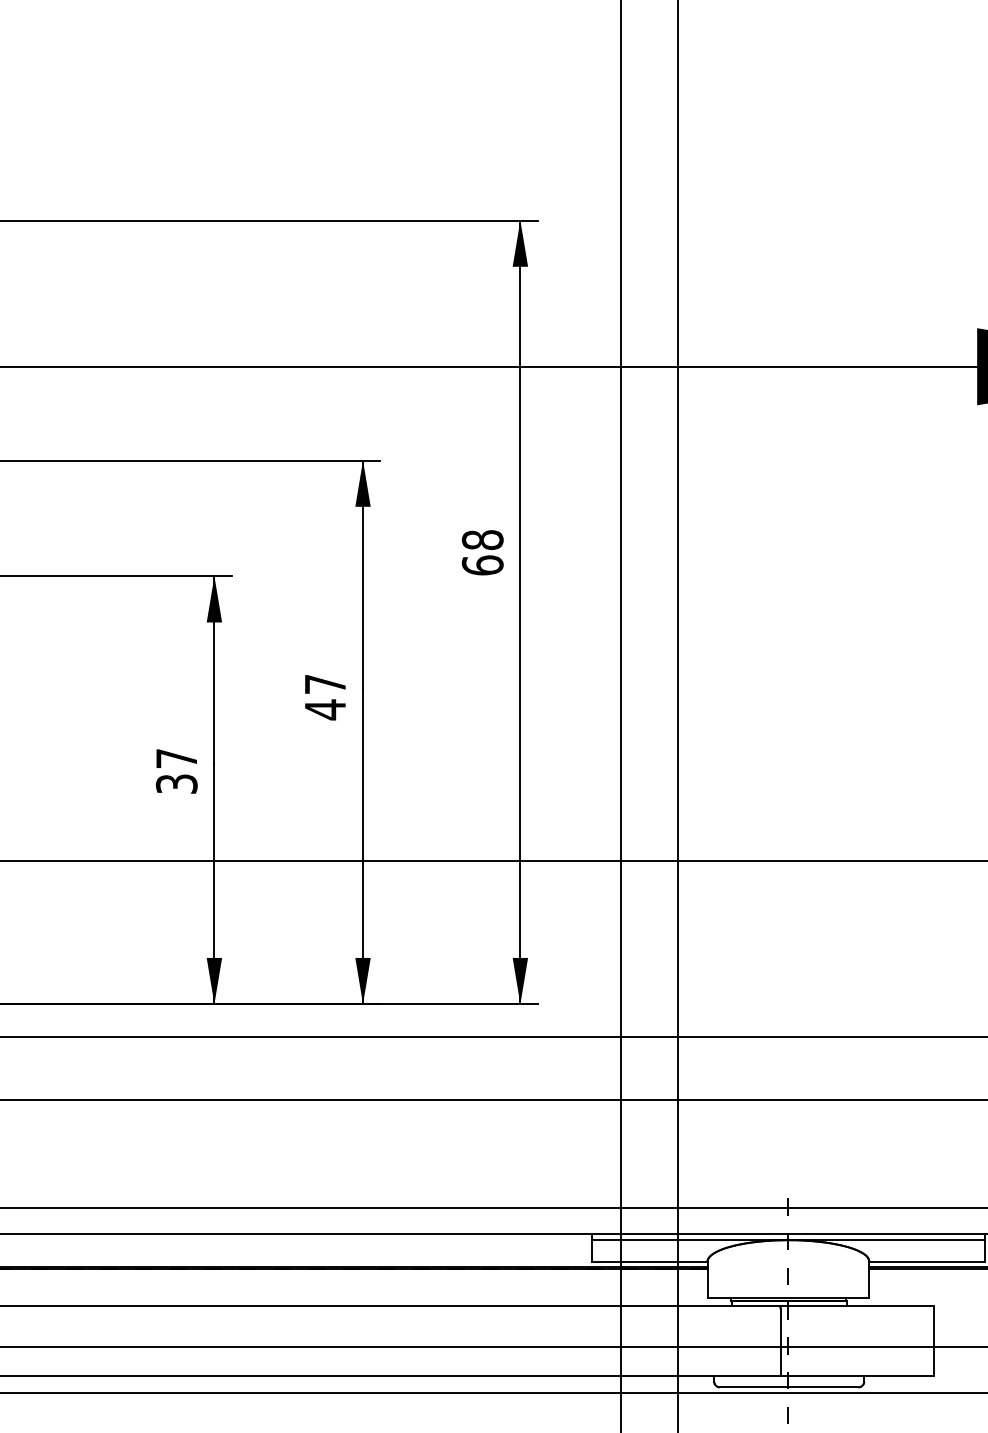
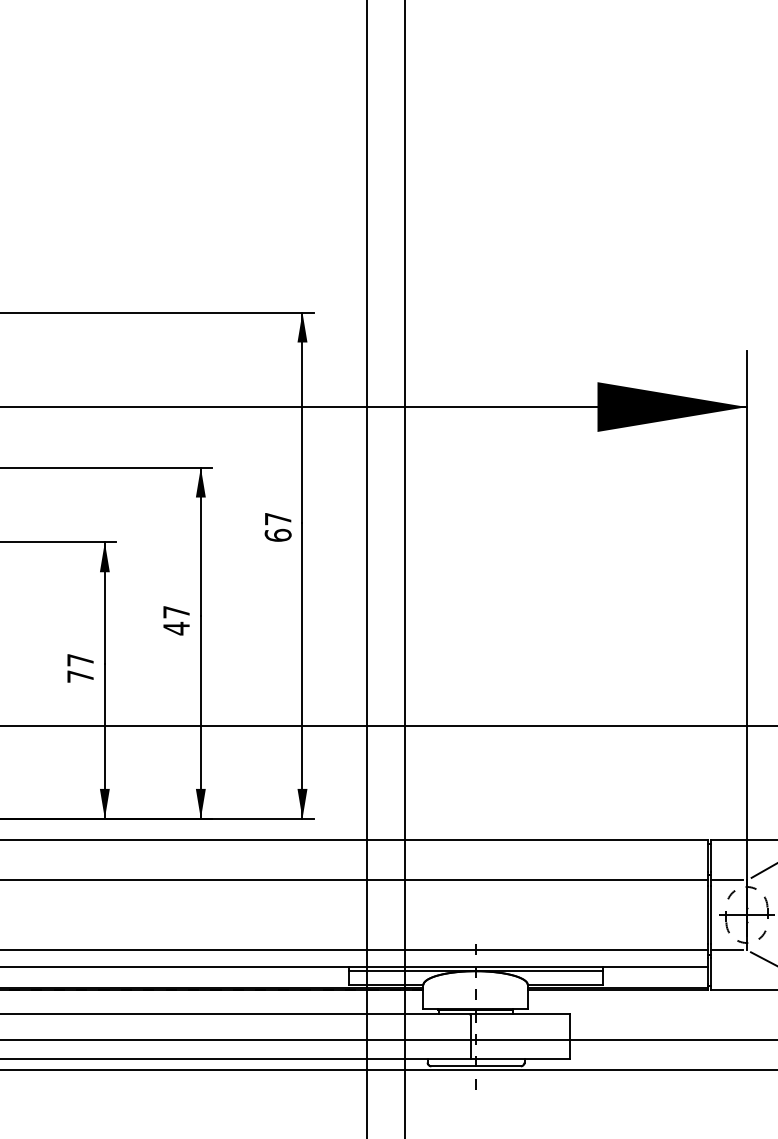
text: (481, 539) -> (277, 518), 68 -> 67
text: (176, 783) -> (80, 676), 37 -> 77

